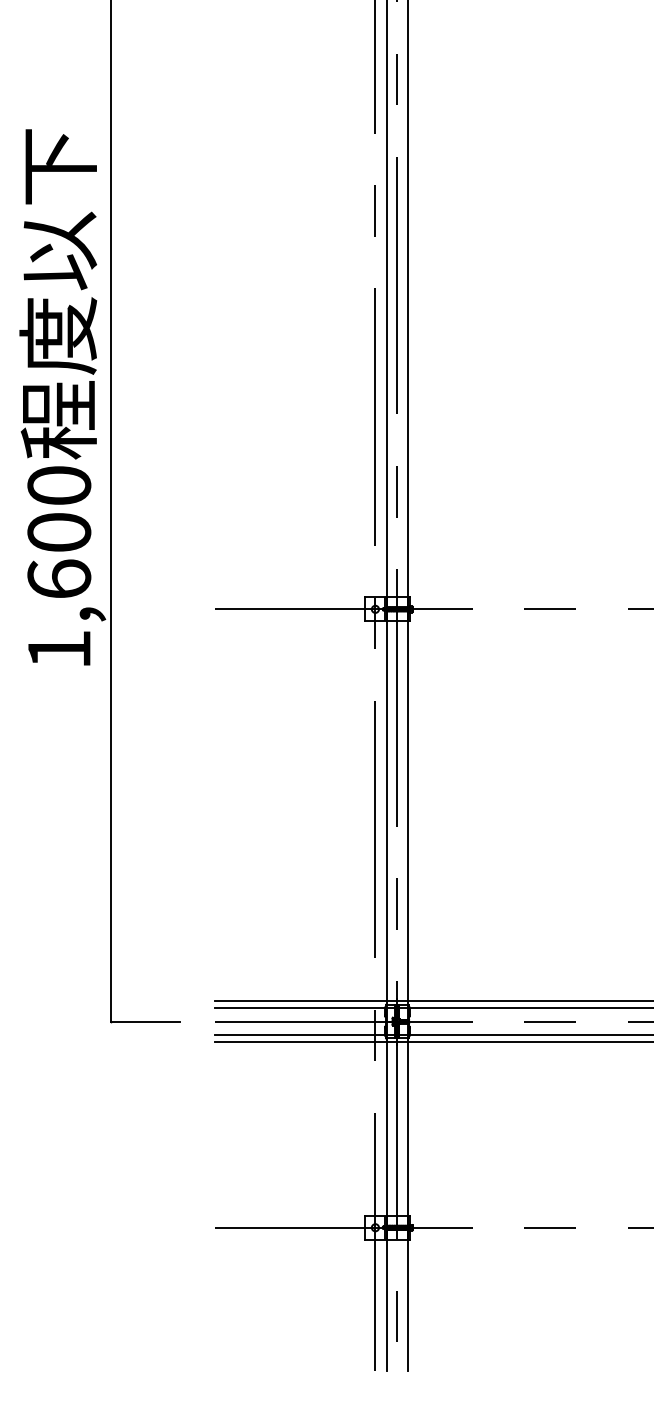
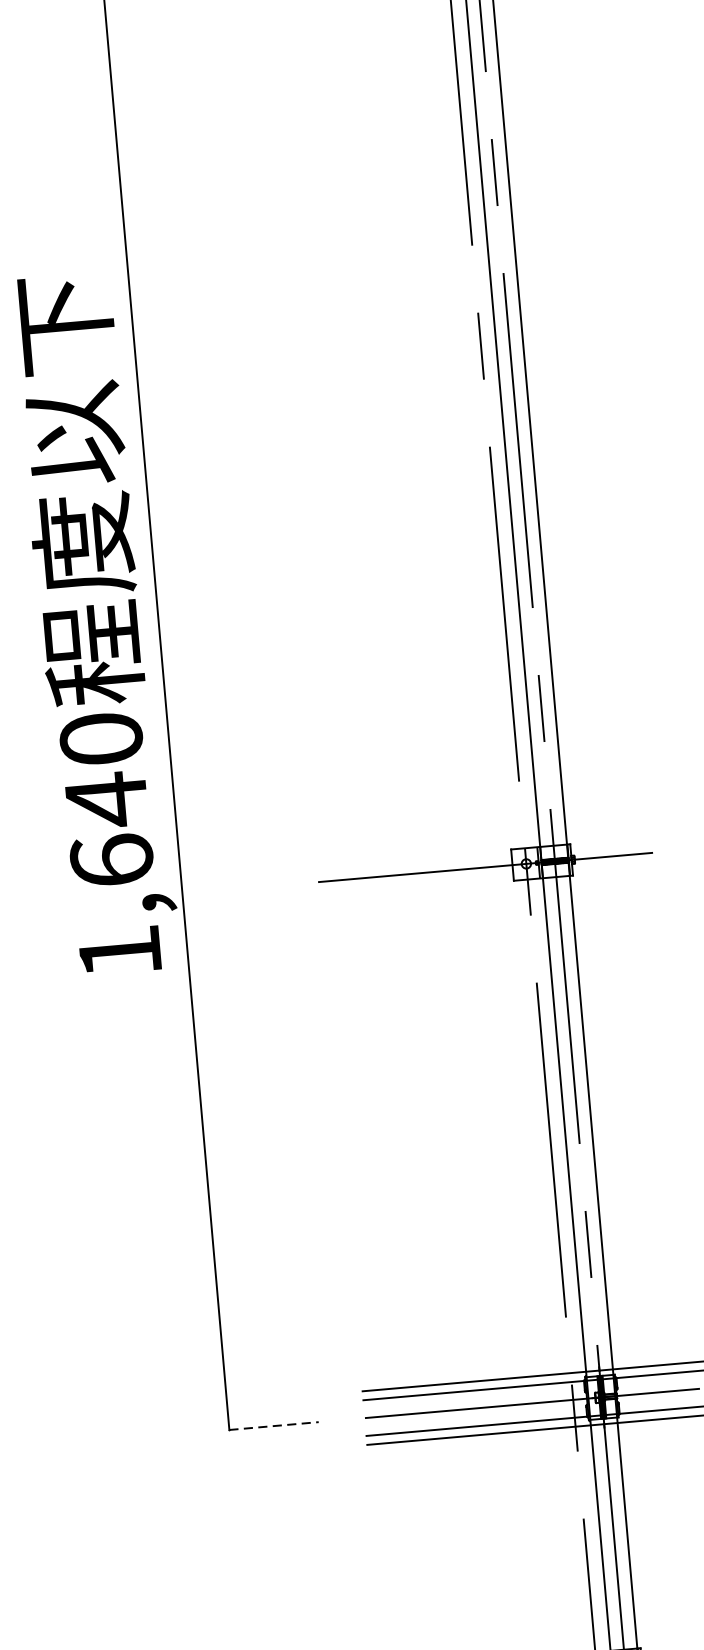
text: (59, 532) -> (106, 799), 1,600 -> 1,640
line: (145, 1021) -> (274, 1425), solid -> dashed

